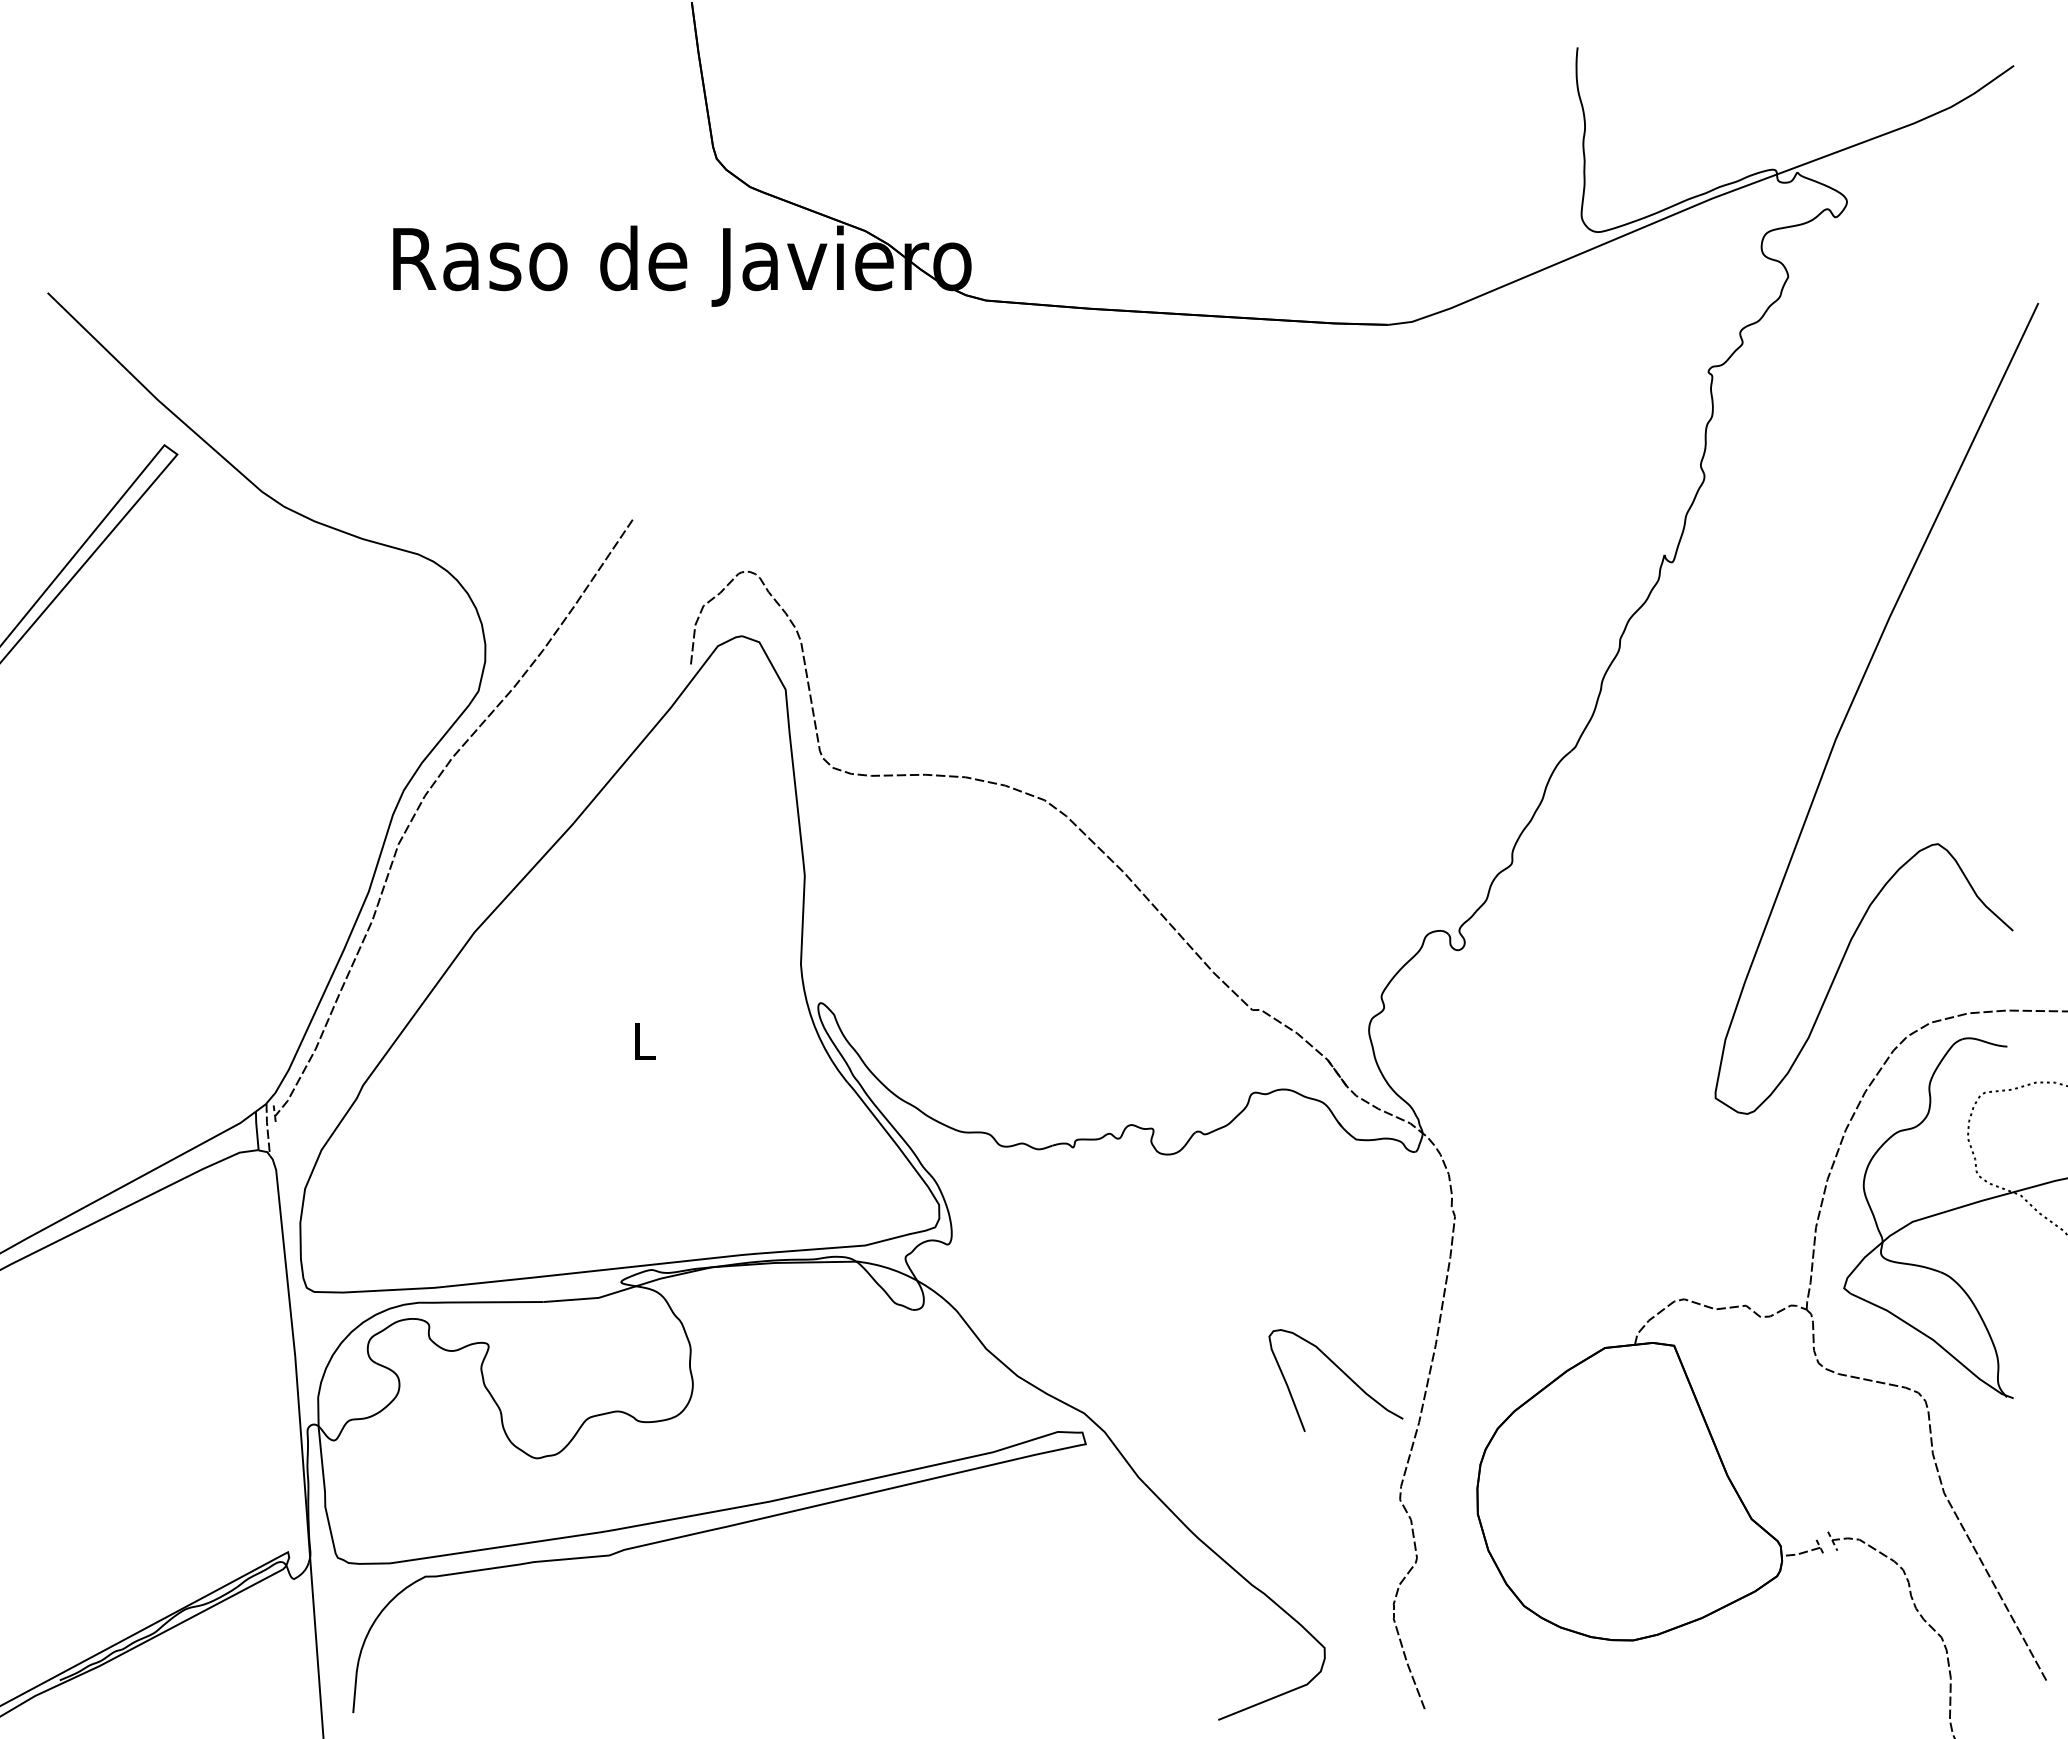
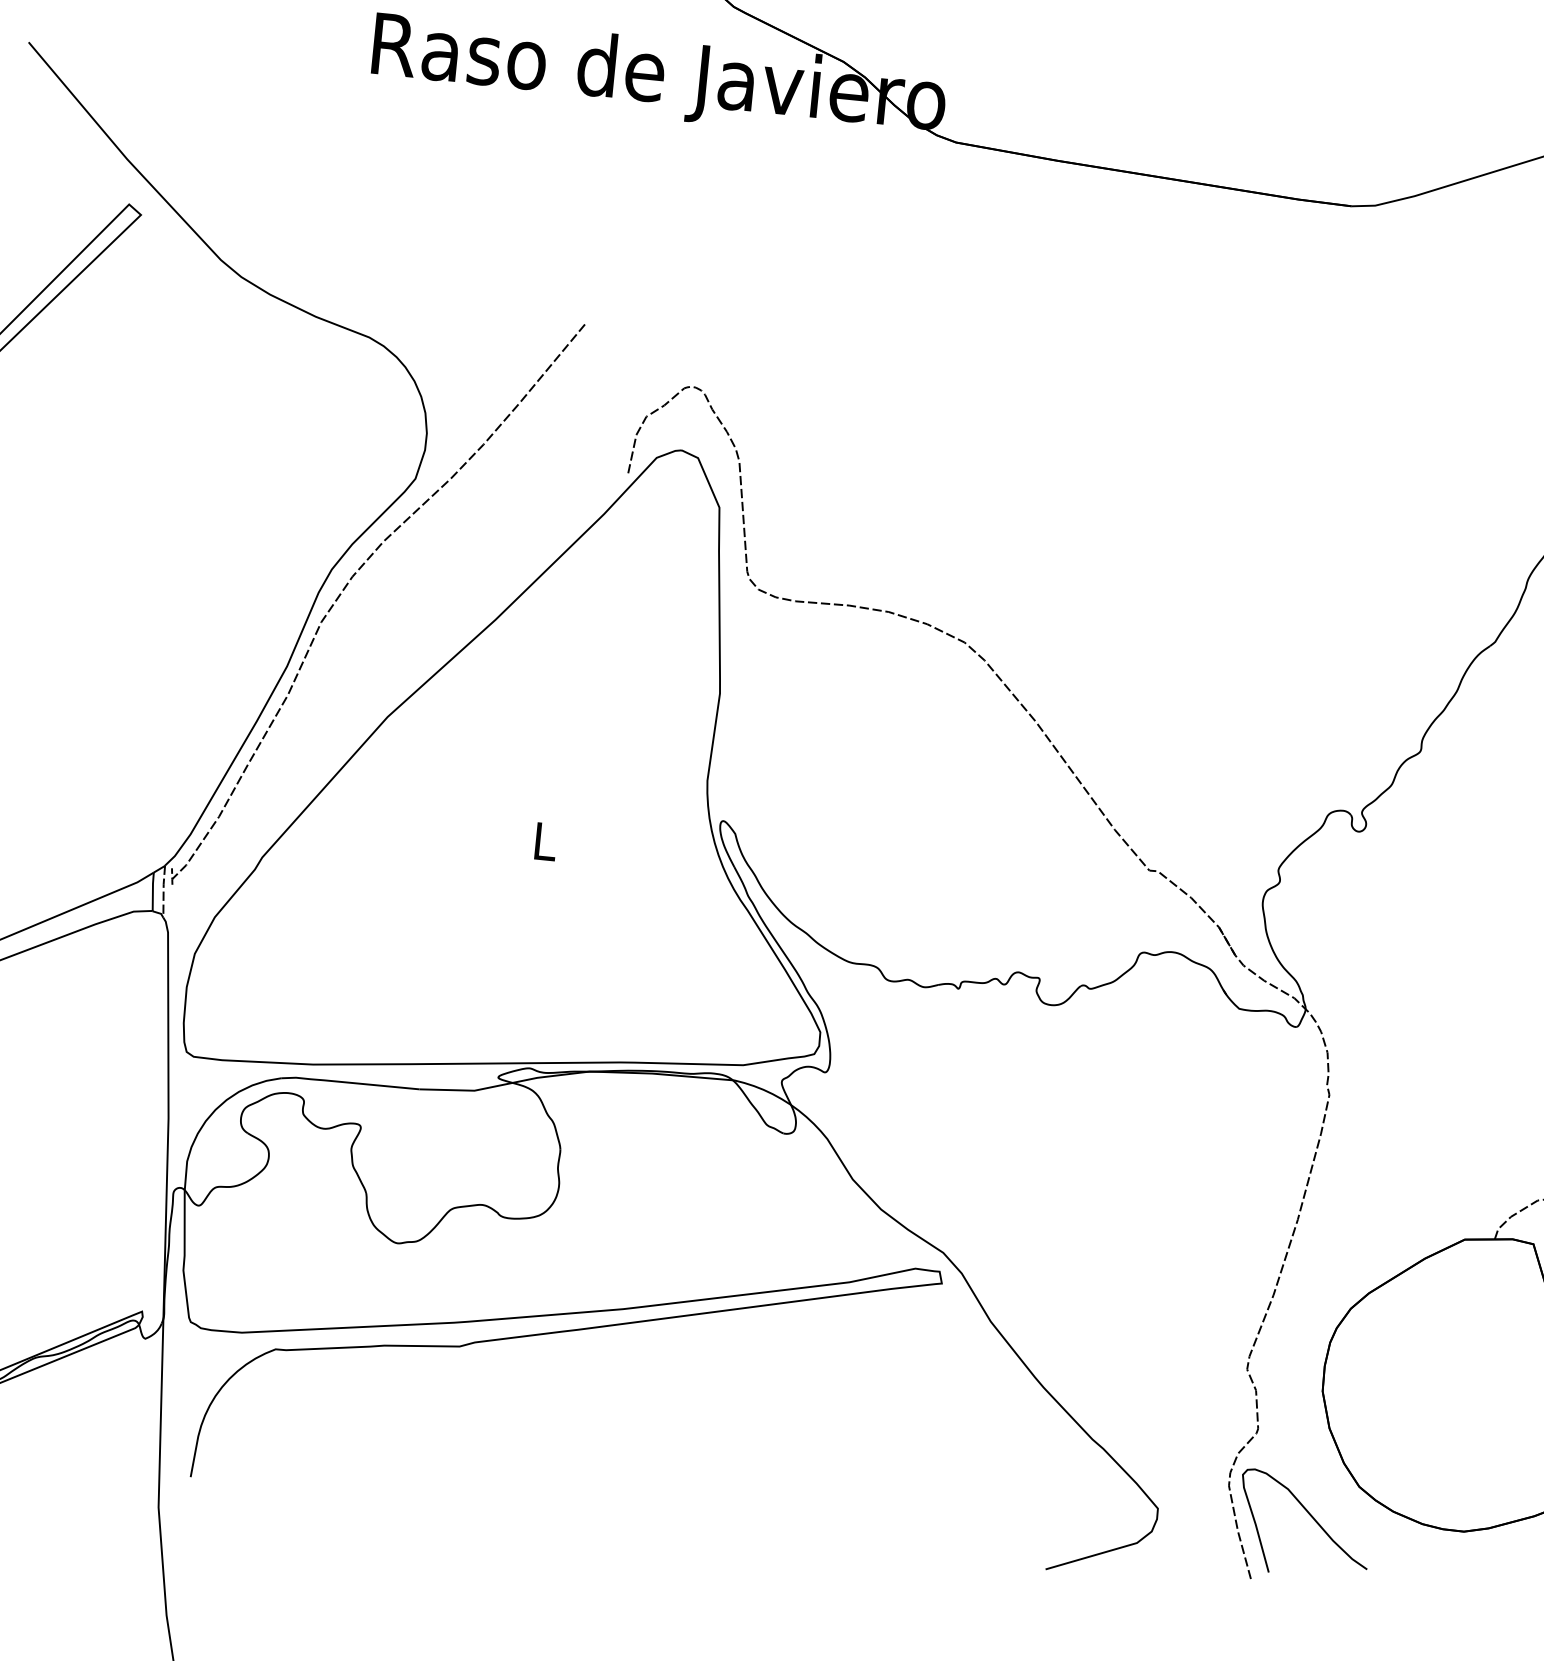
curve: (1342, 1372) -> (1311, 1517), moved

